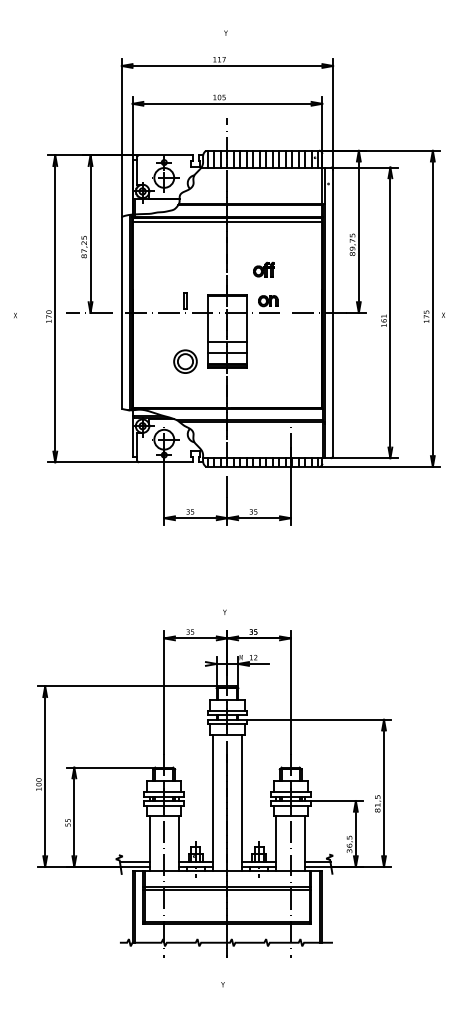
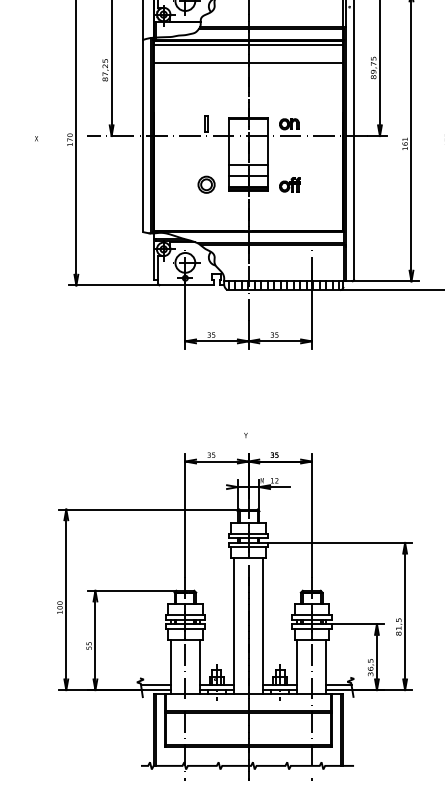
line: (227, 239) -> (248, 62), added
part: (263, 269) -> (289, 184), moved
part: (185, 361) -> (206, 184), size x0.71

